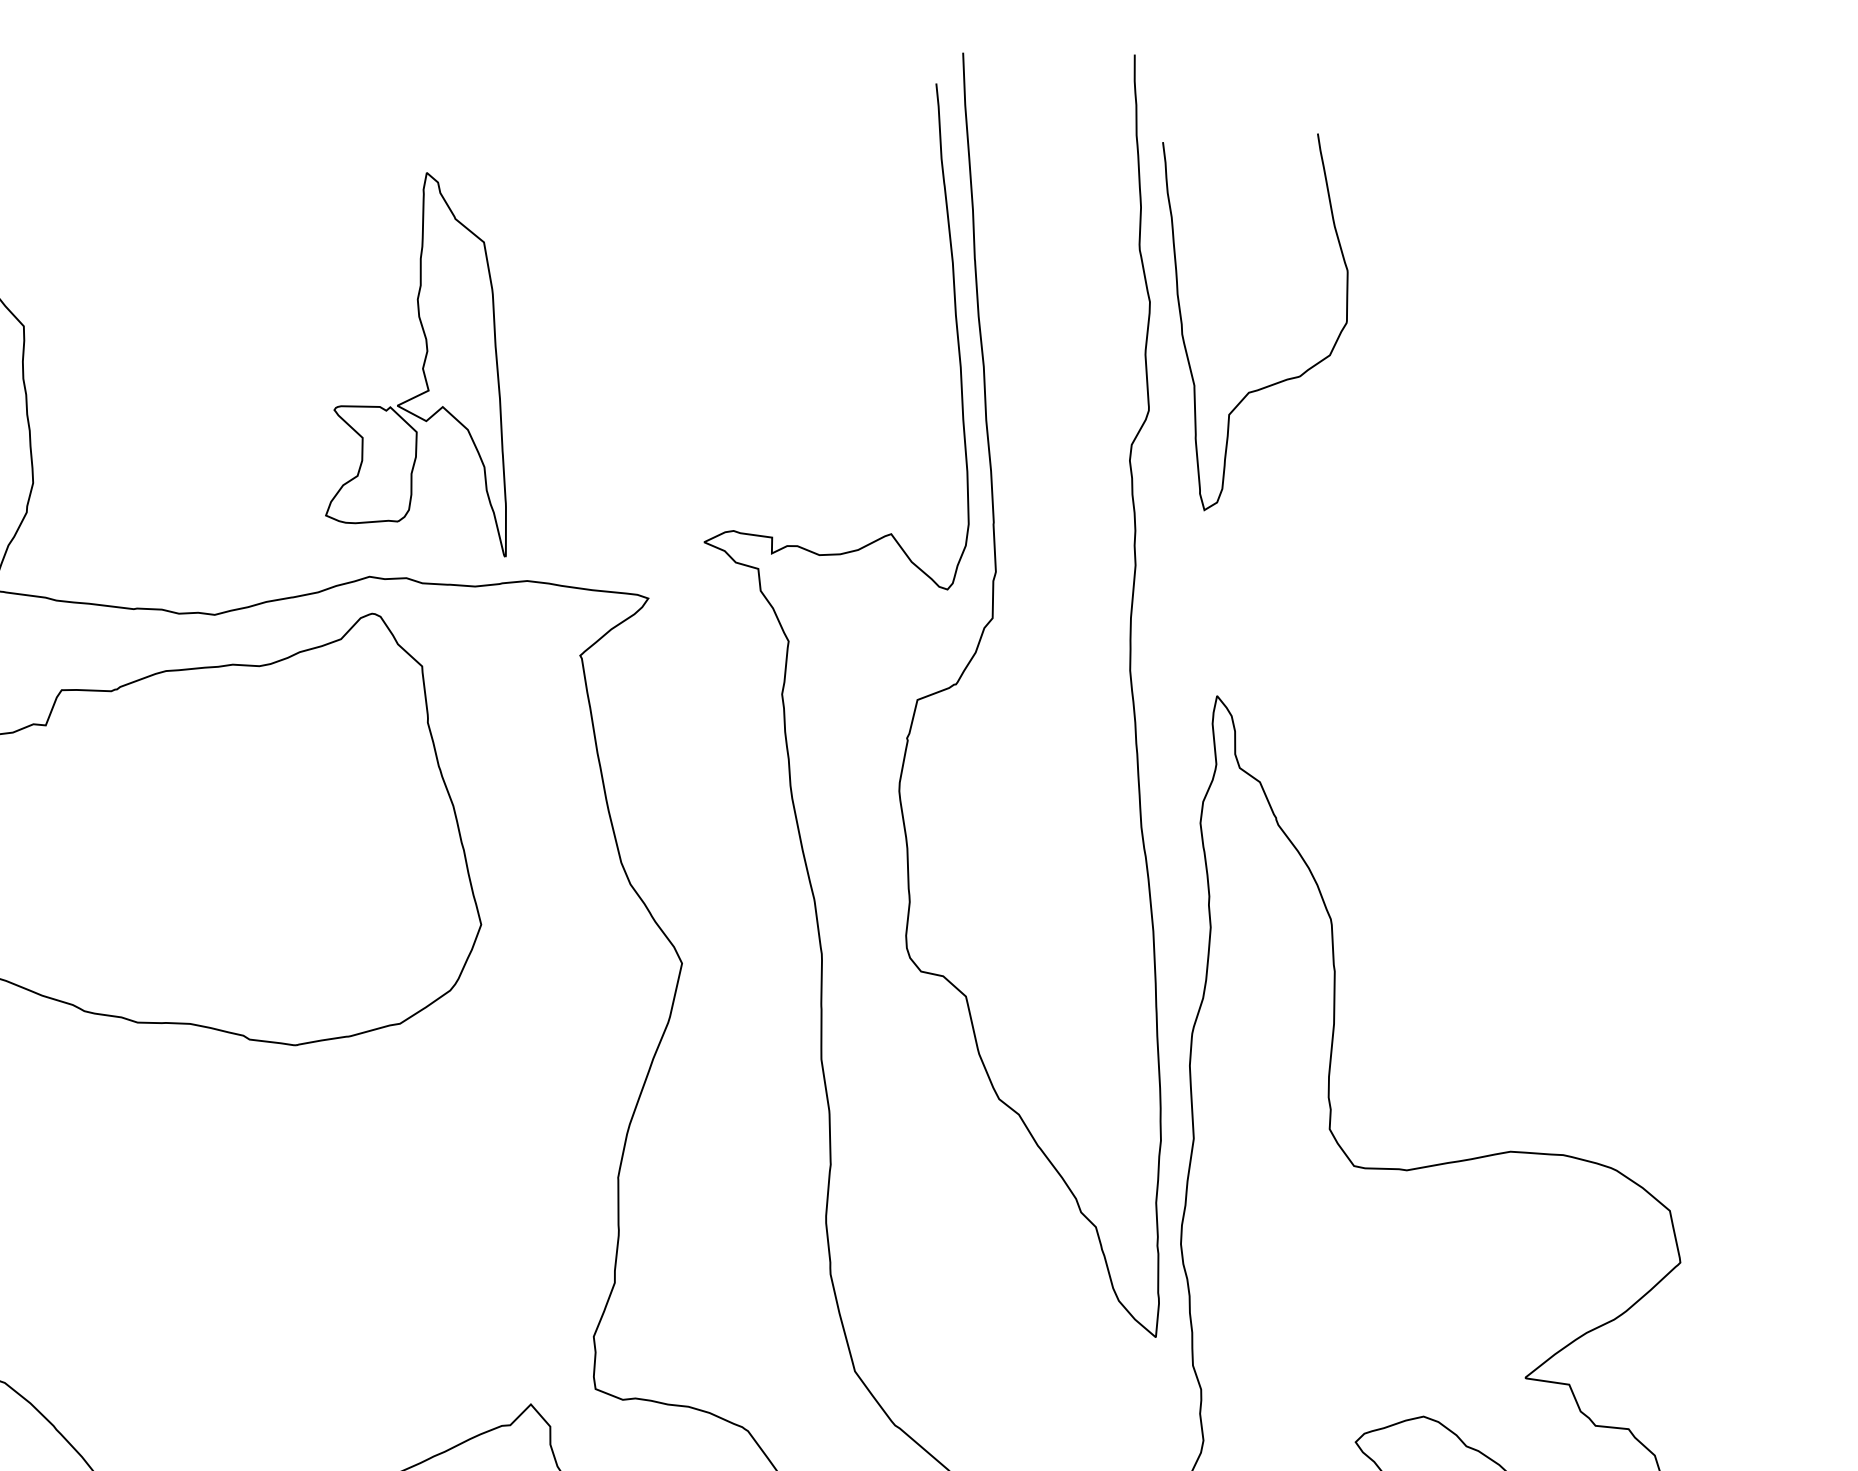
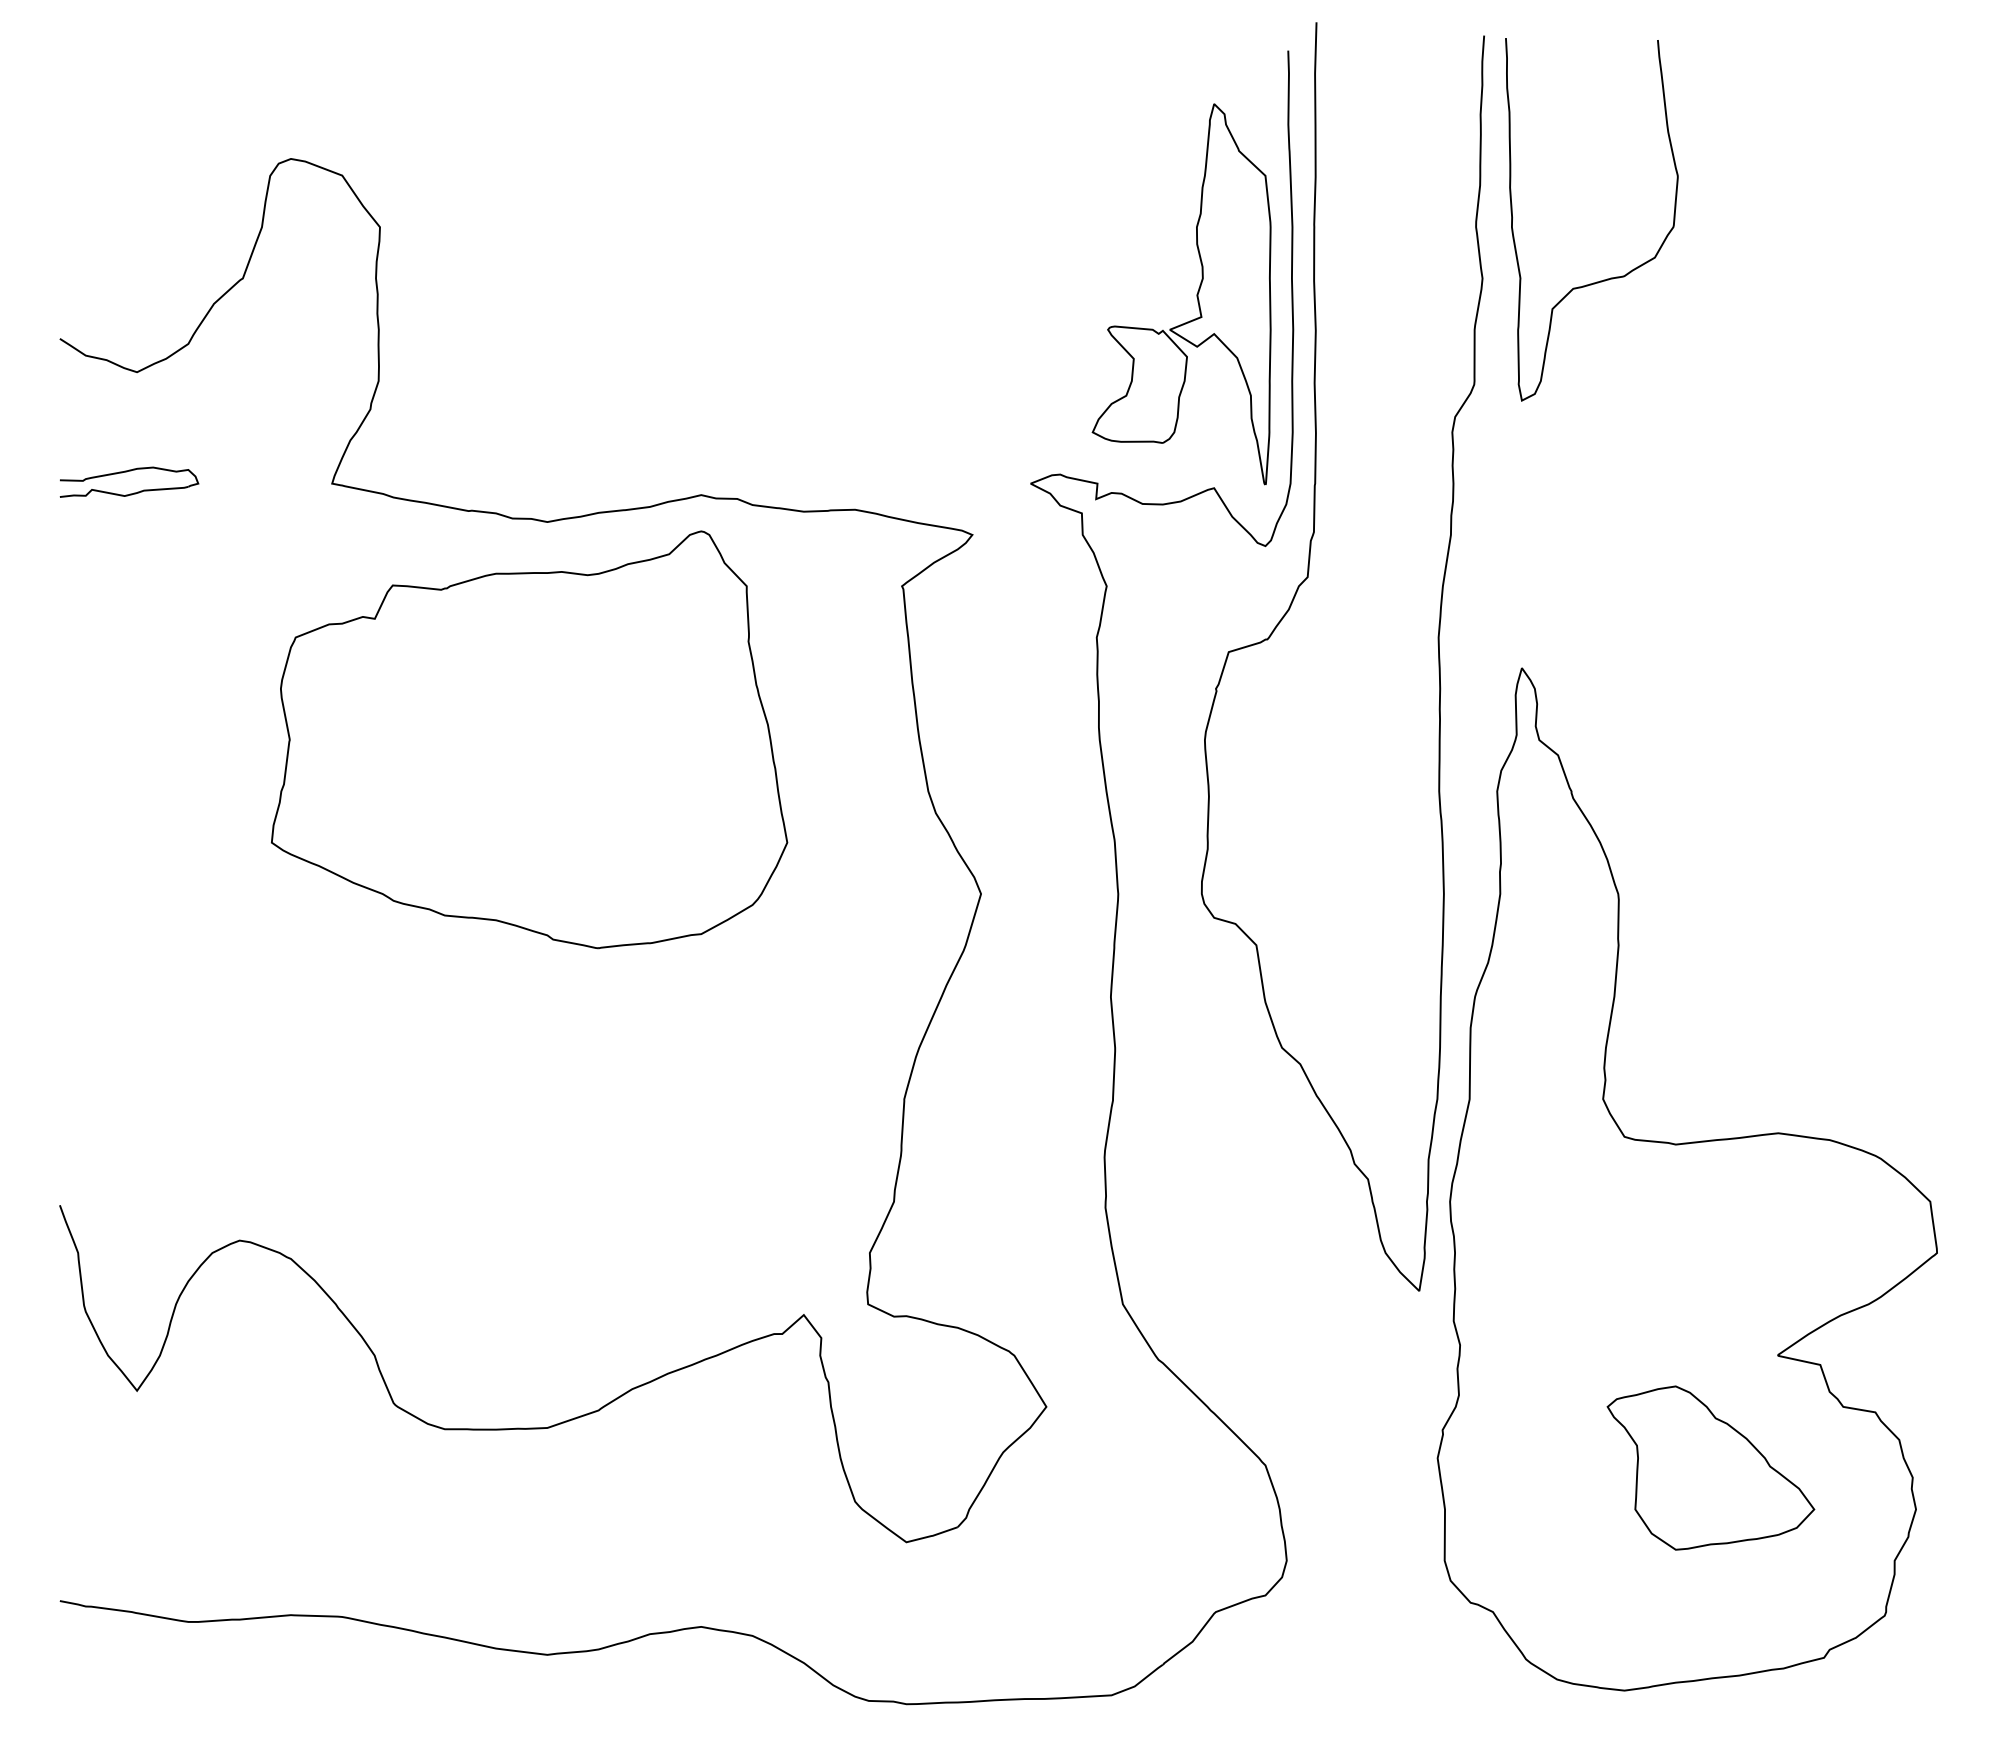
part: (422, 367) -> (1196, 294), moved
curve: (1286, 378) -> (1610, 277), moved

